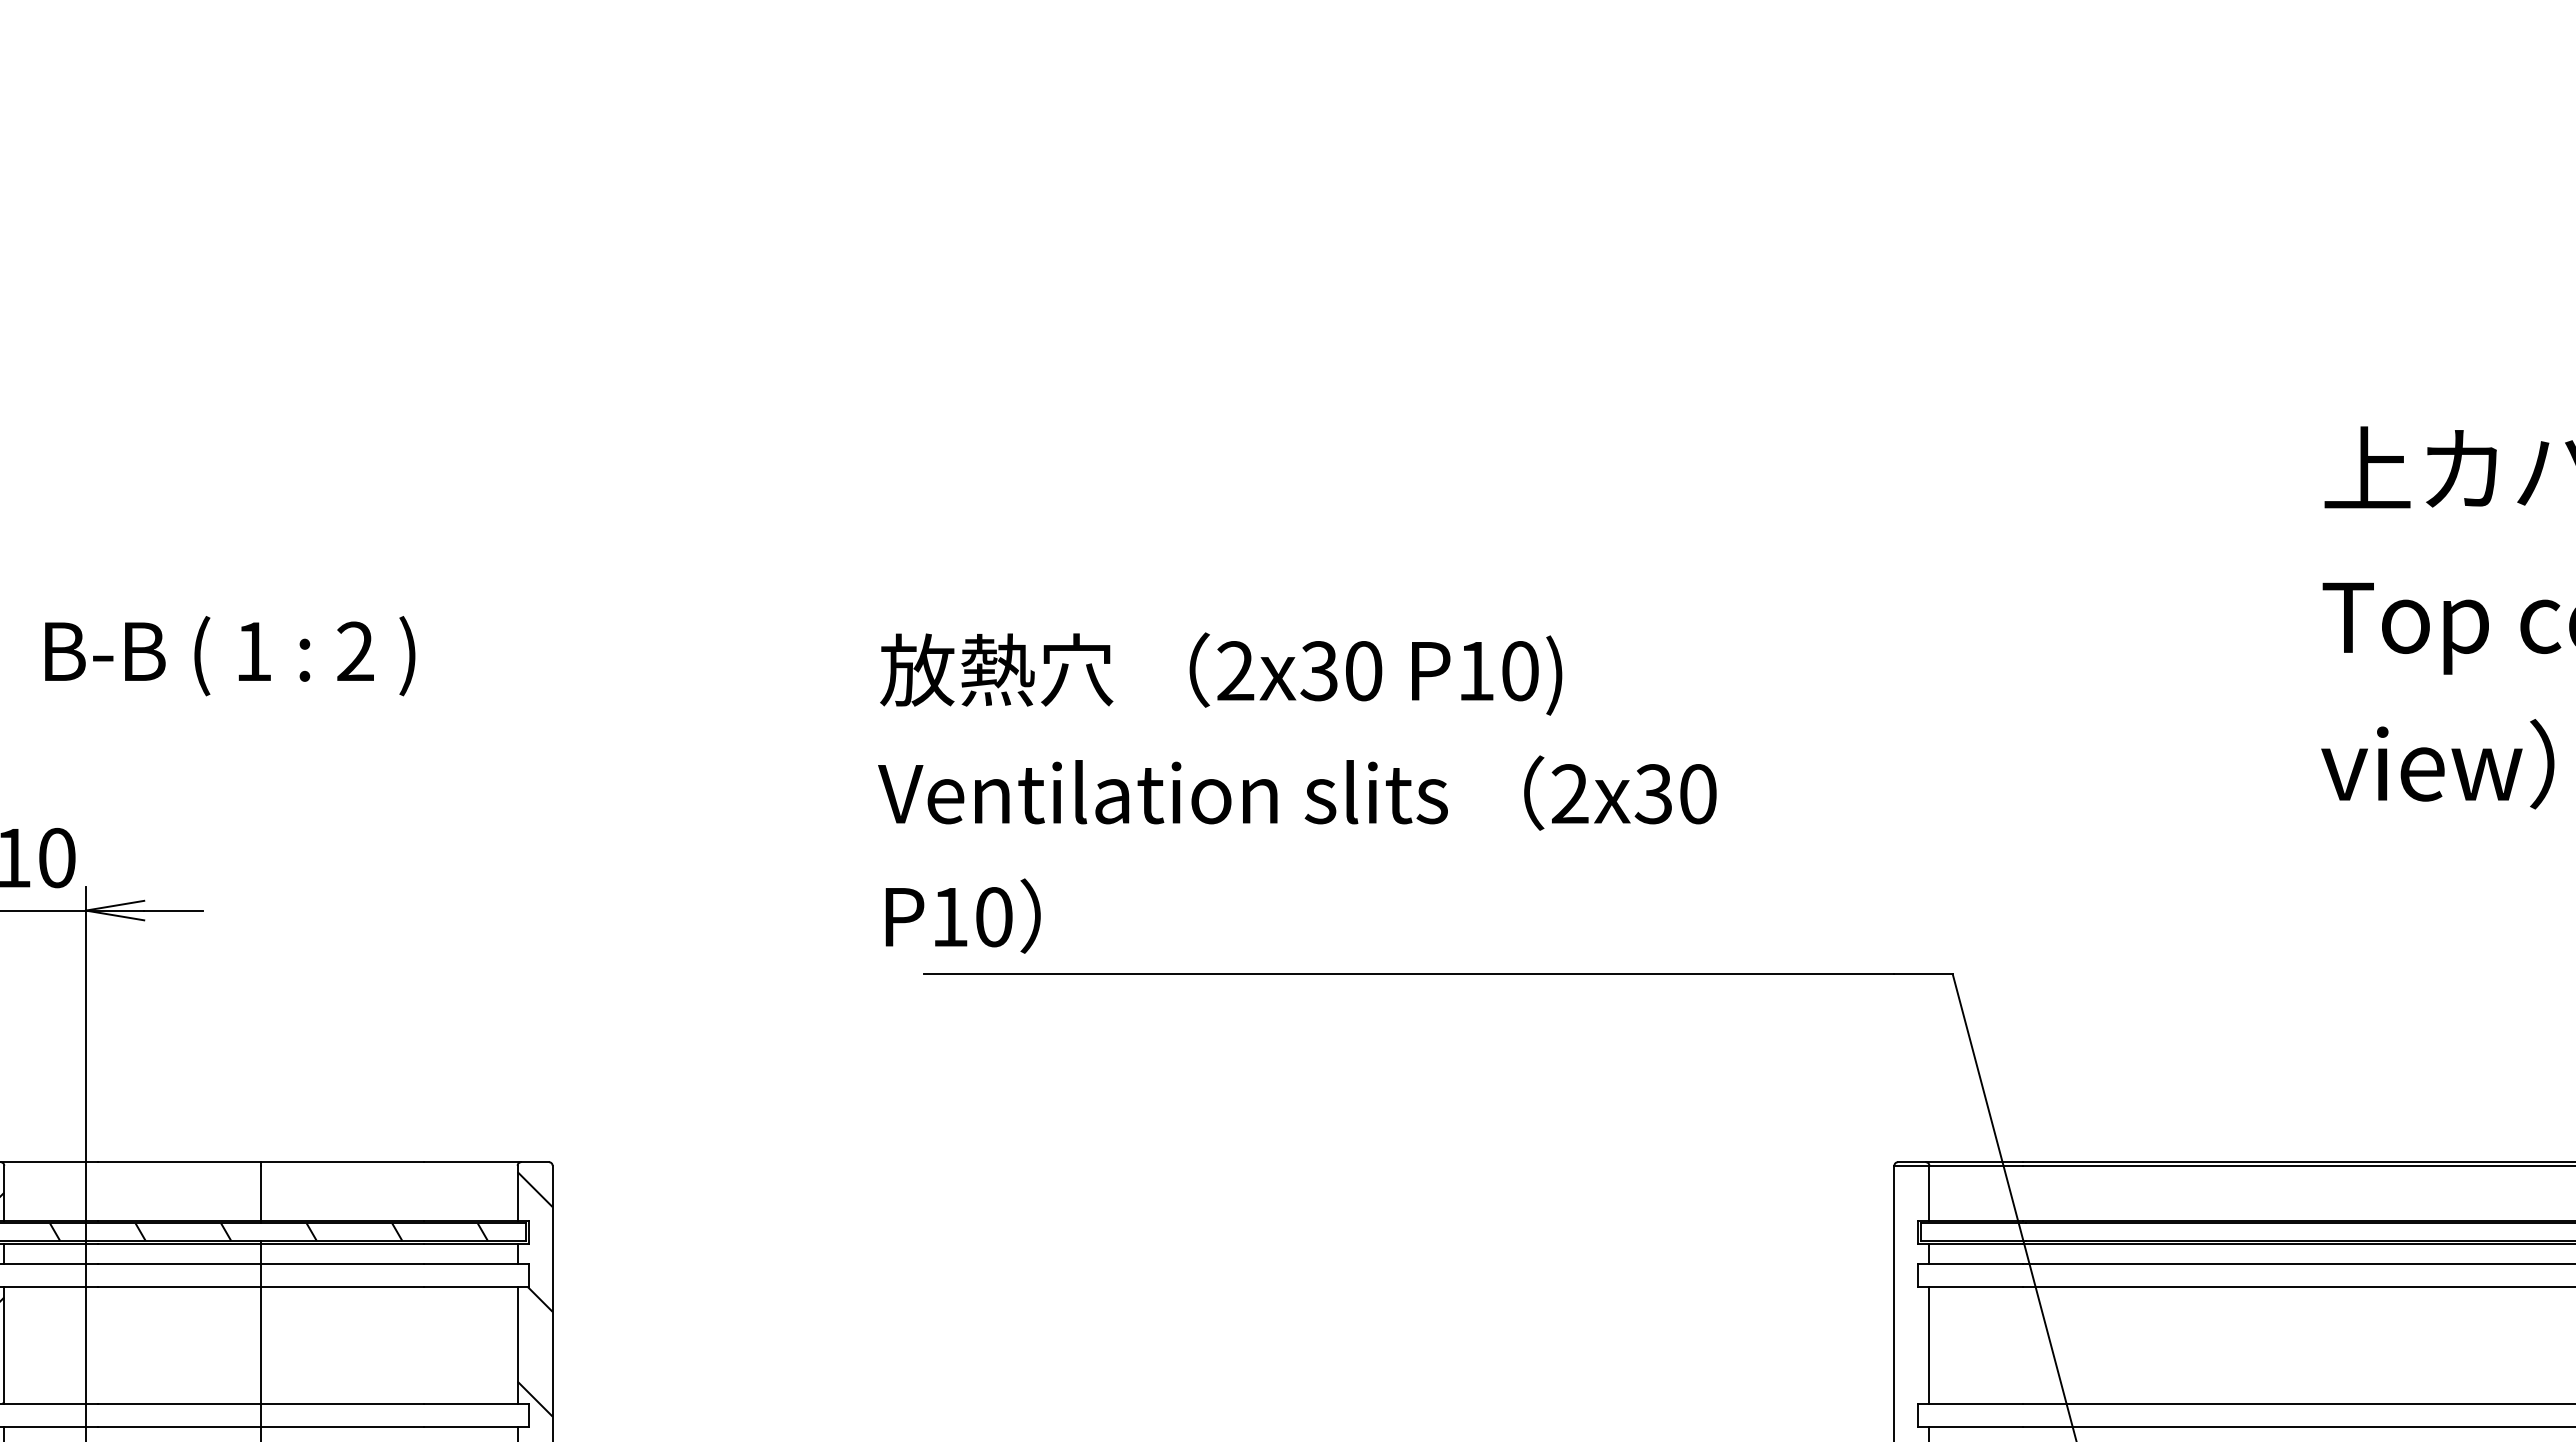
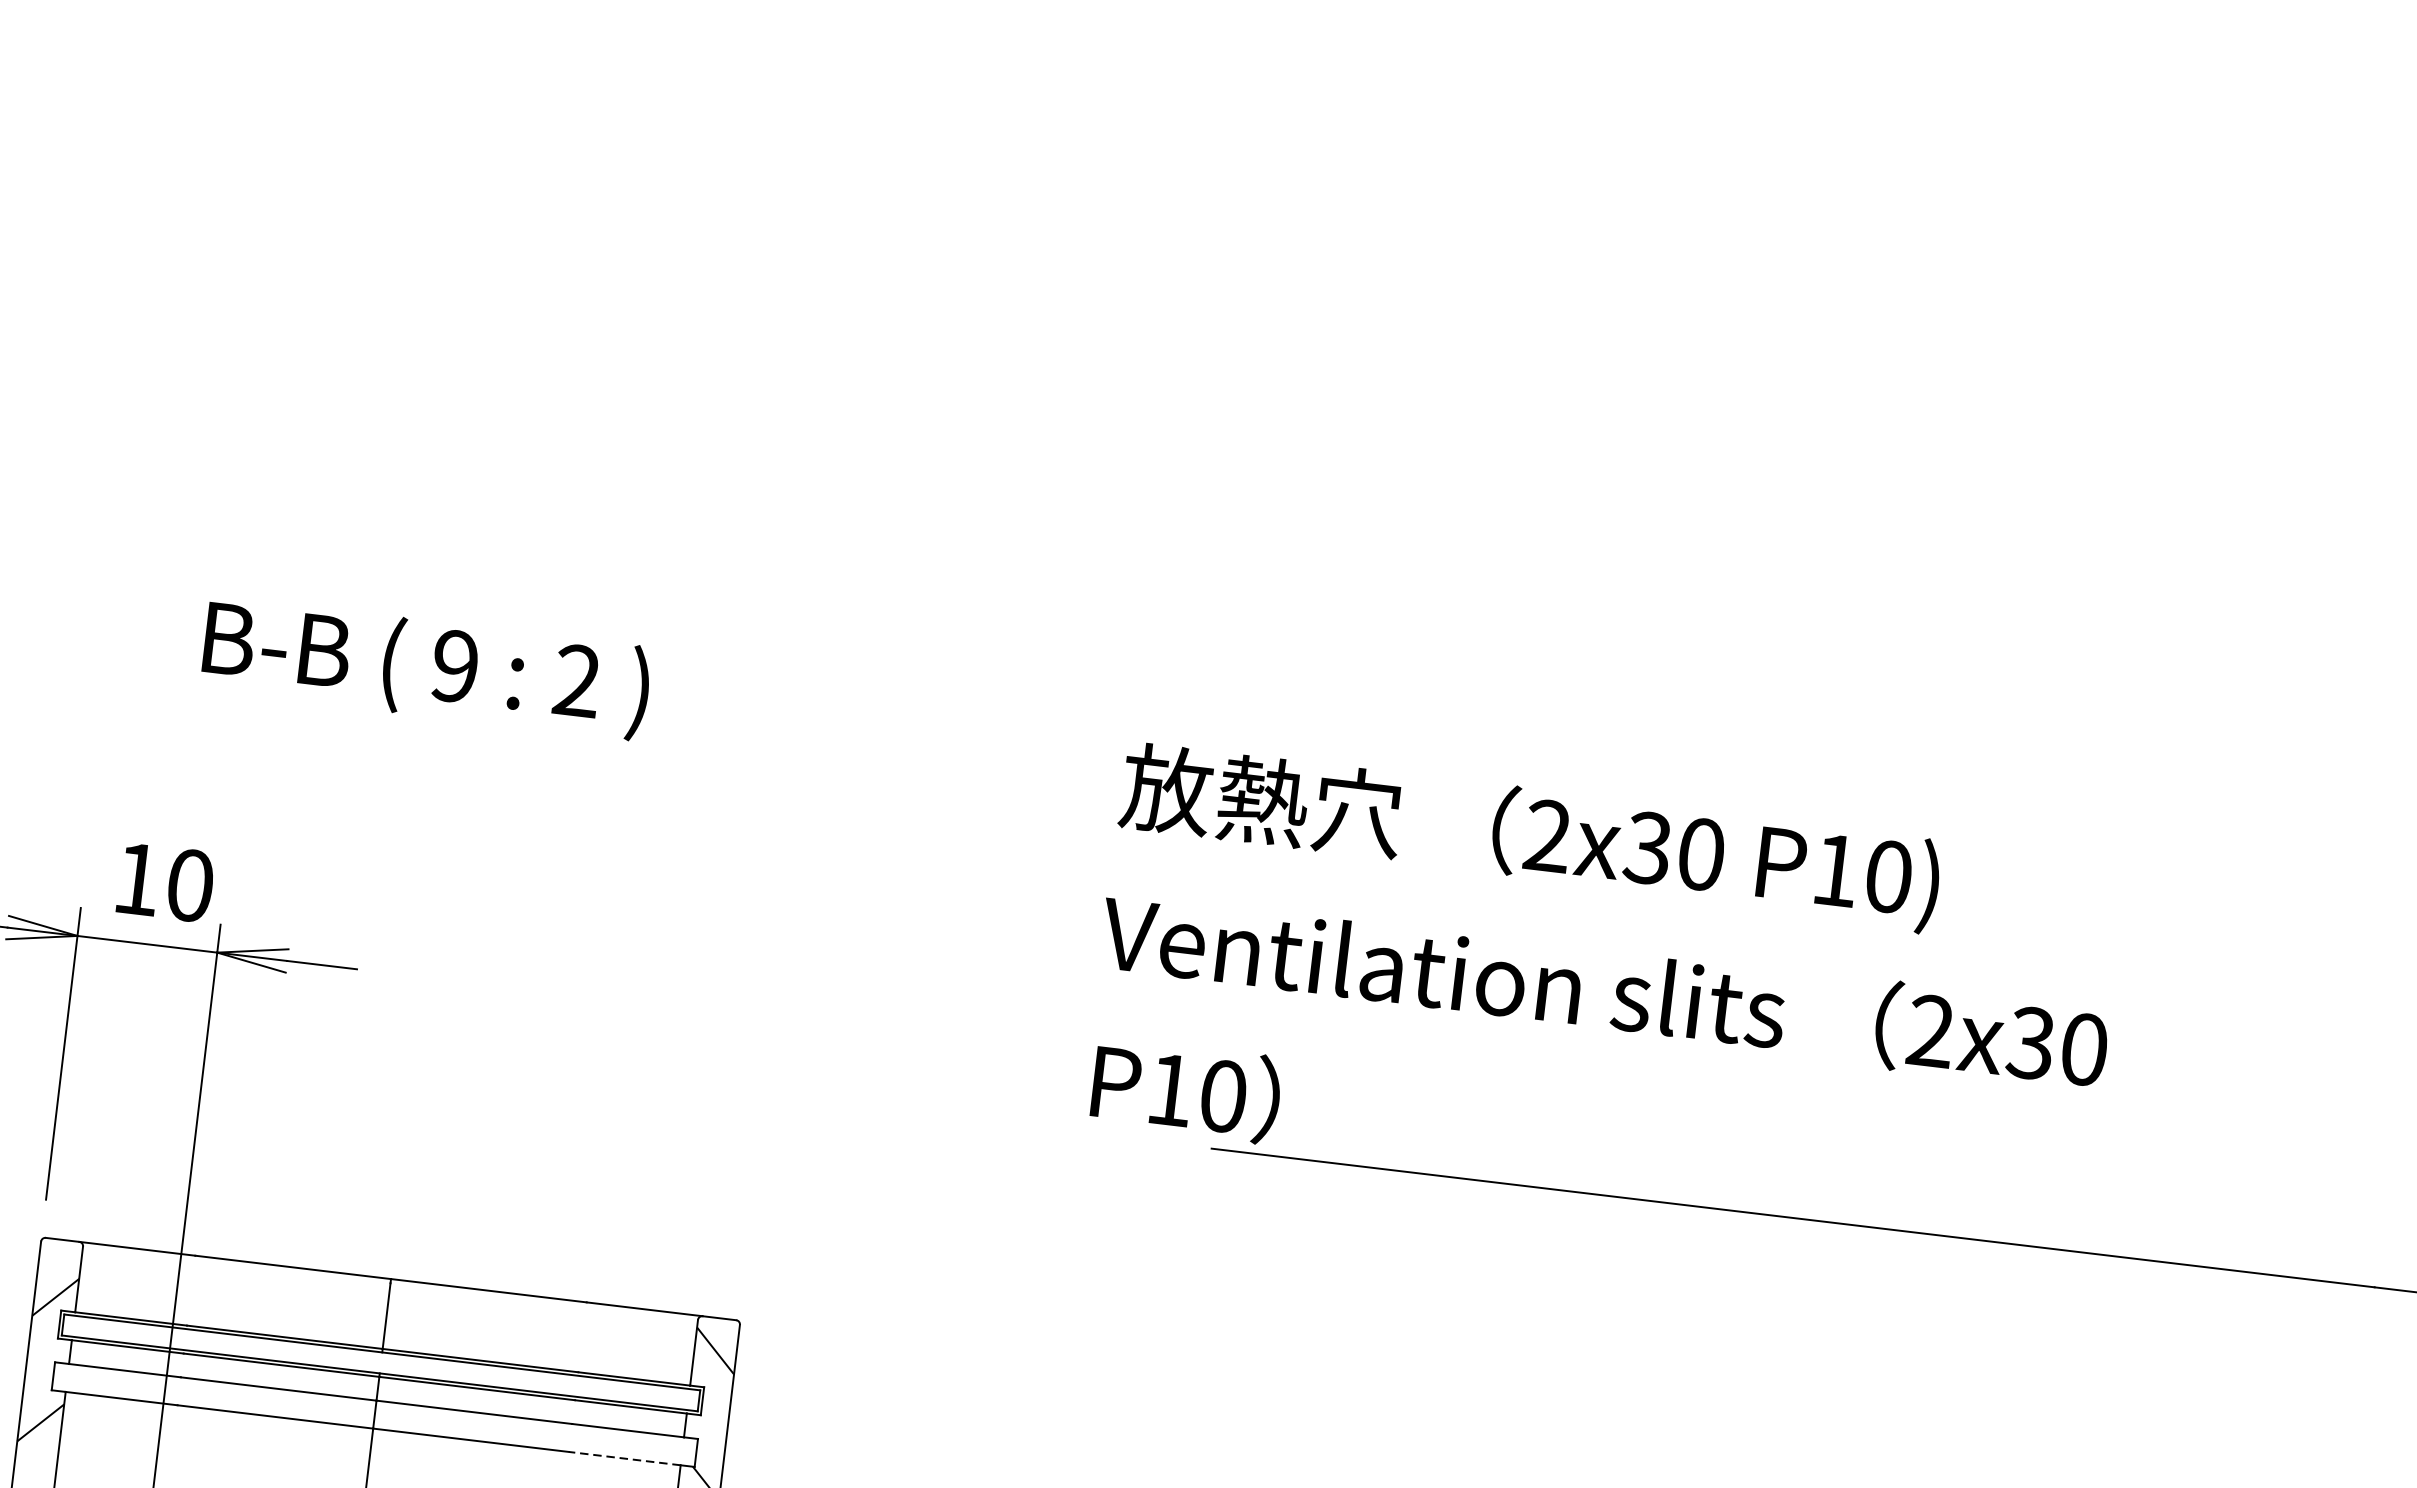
text: (253, 651) -> (455, 666), 1 -> 9
text: (1297, 792) -> (1604, 990), moved
hatch: (268, 1231) -> (390, 1363), removed
line: (470, 1287) -> (624, 1459), solid -> dashed

